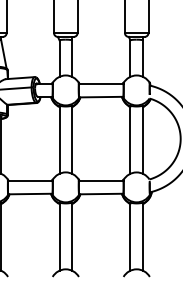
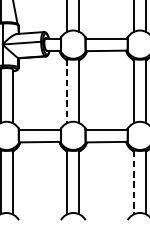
line: (59, 140) -> (67, 91), solid -> dashed
line: (130, 237) -> (134, 183), solid -> dashed

